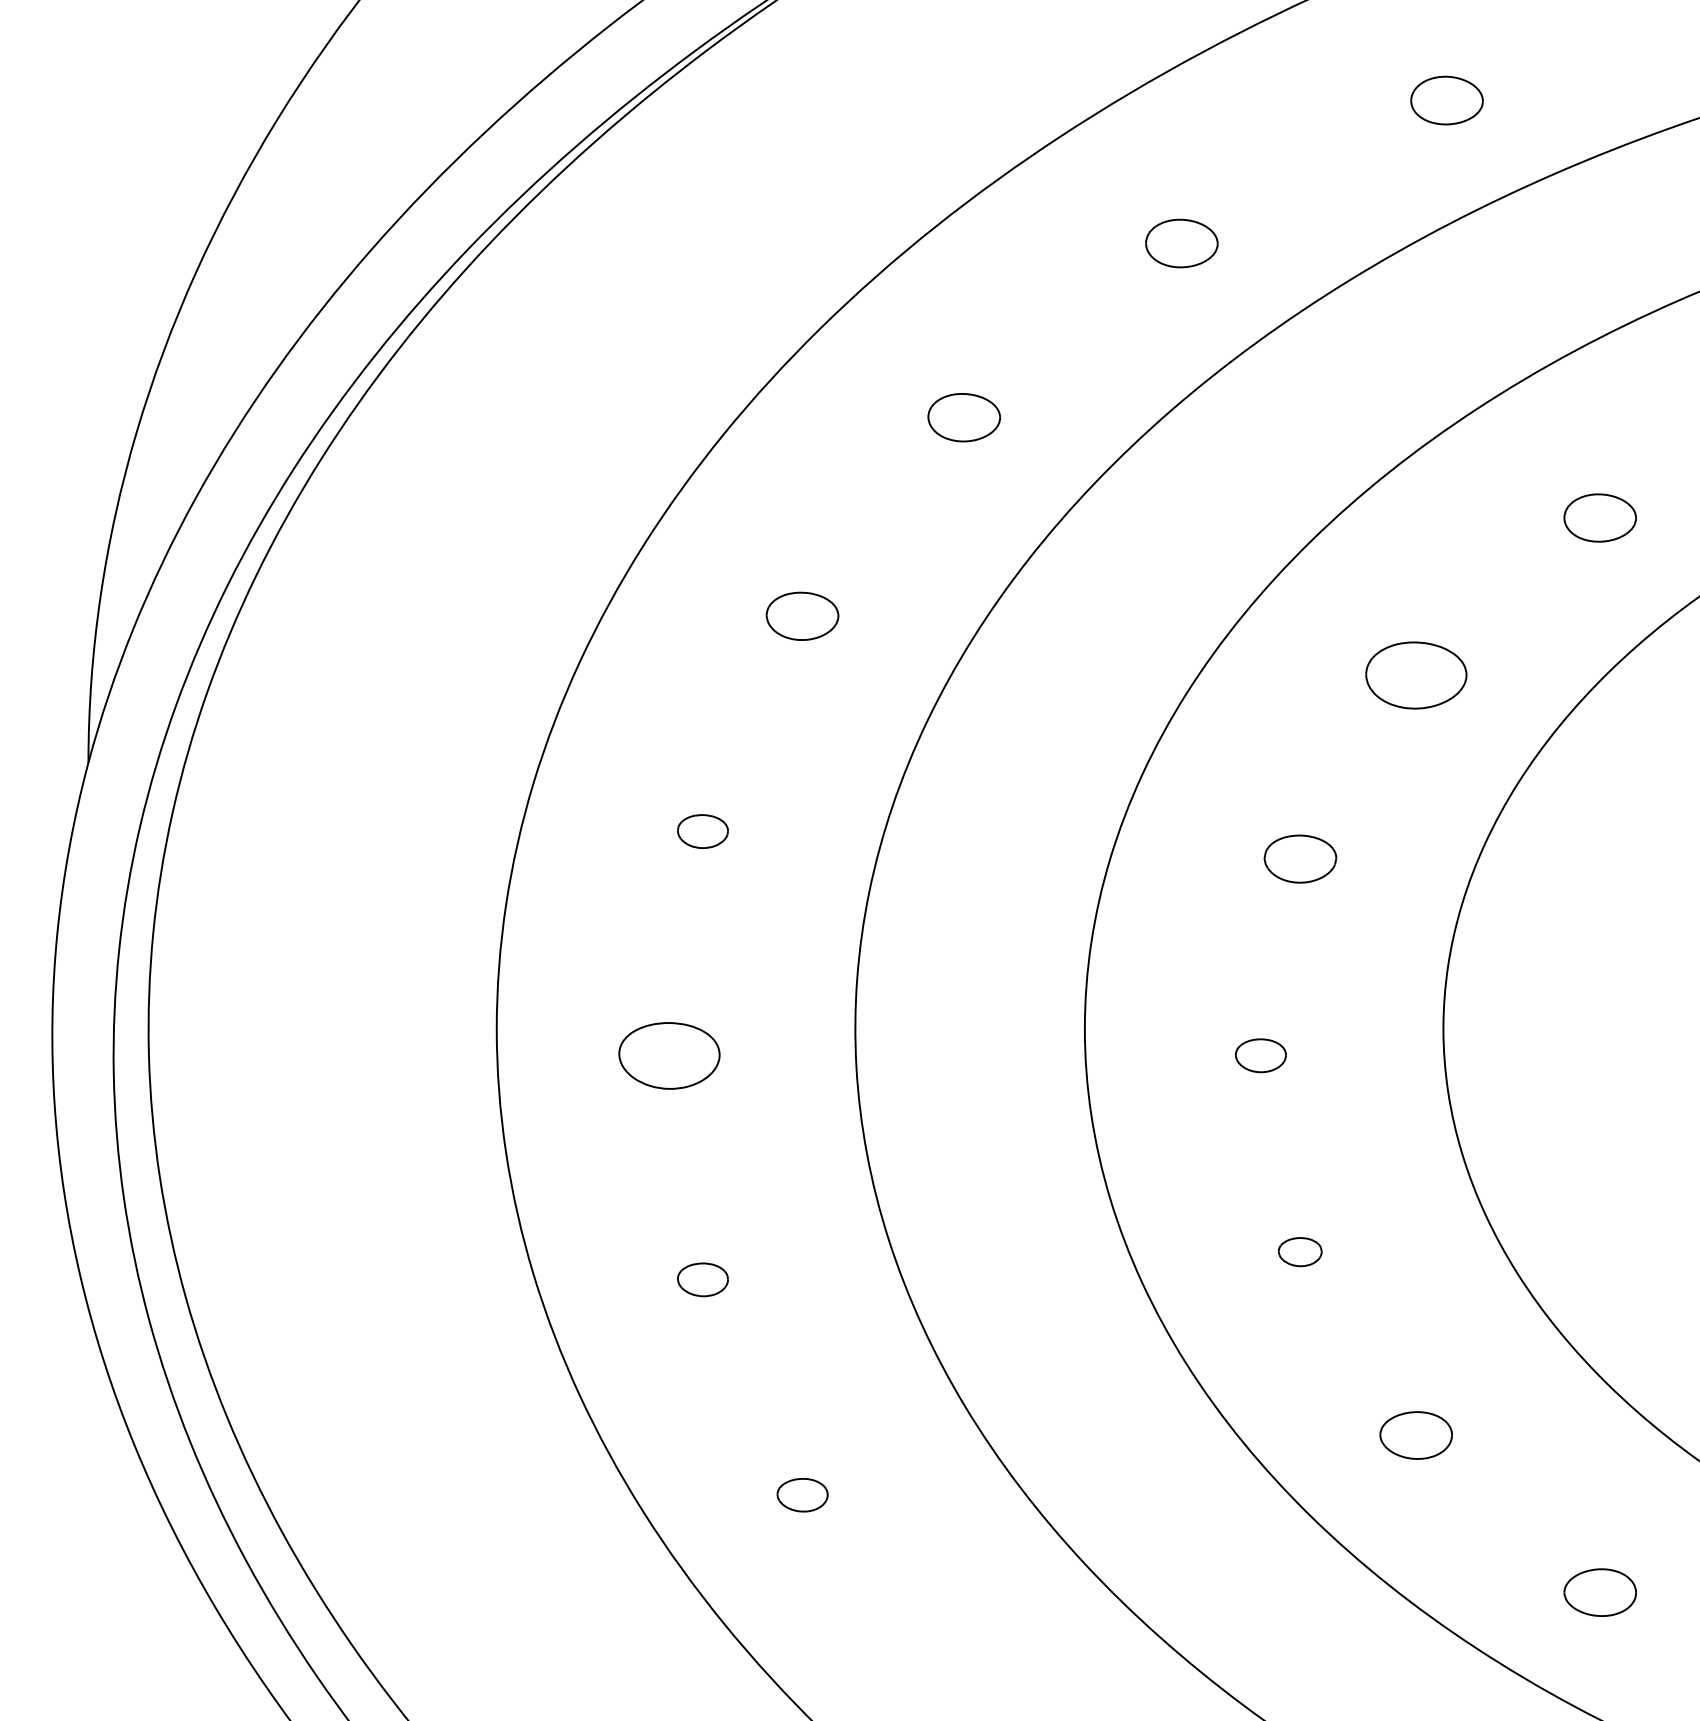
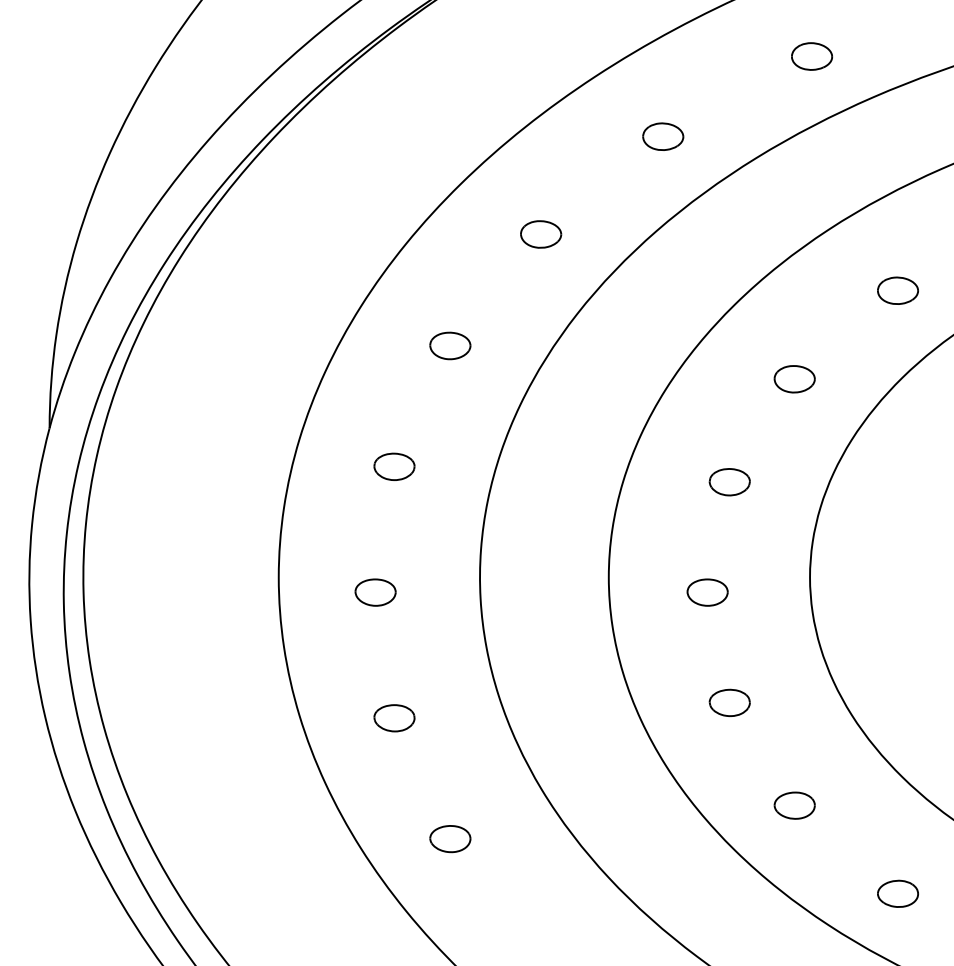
part: (1415, 676) -> (794, 379), size x0.71
part: (702, 831) -> (394, 466), size x1.43
part: (669, 1055) -> (375, 592), size x0.71
part: (1260, 1055) -> (707, 592), size x1.43
part: (1299, 1251) -> (729, 702), size x1.67
part: (702, 1280) -> (394, 718), size x1.43
part: (802, 1495) -> (450, 839), size x1.43

